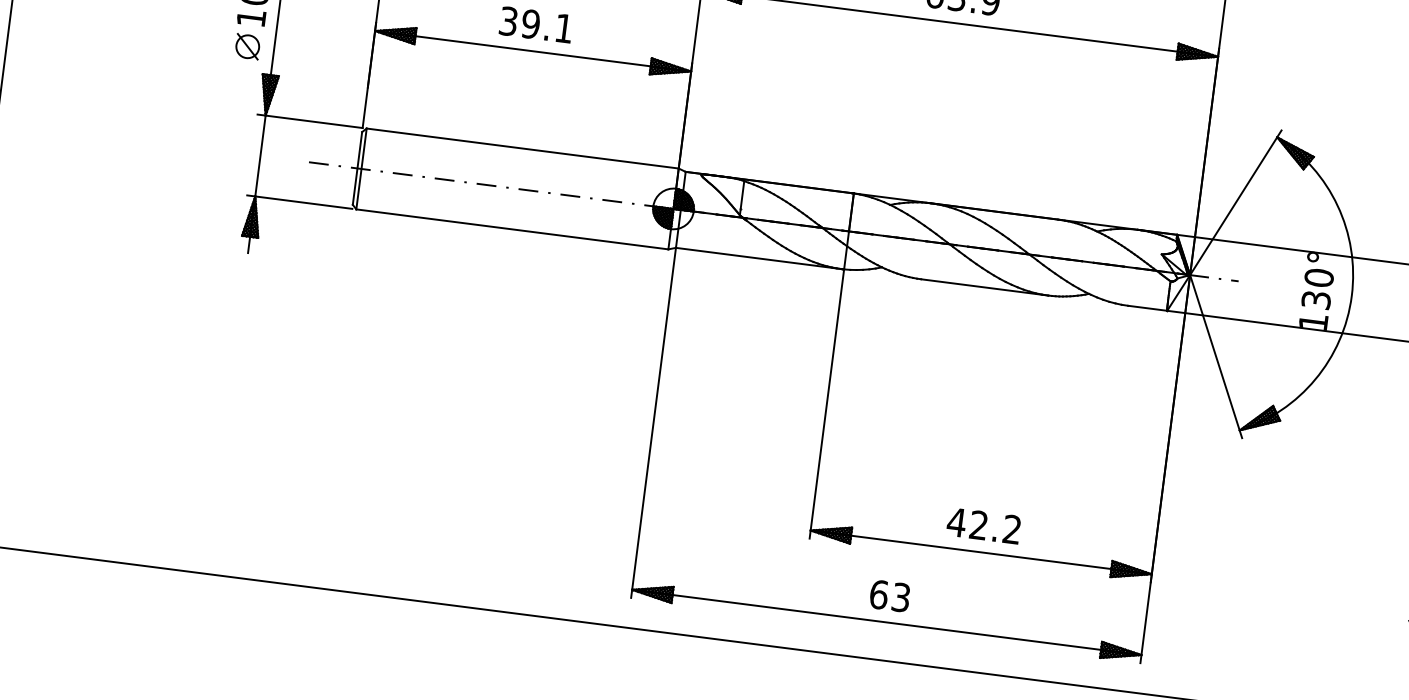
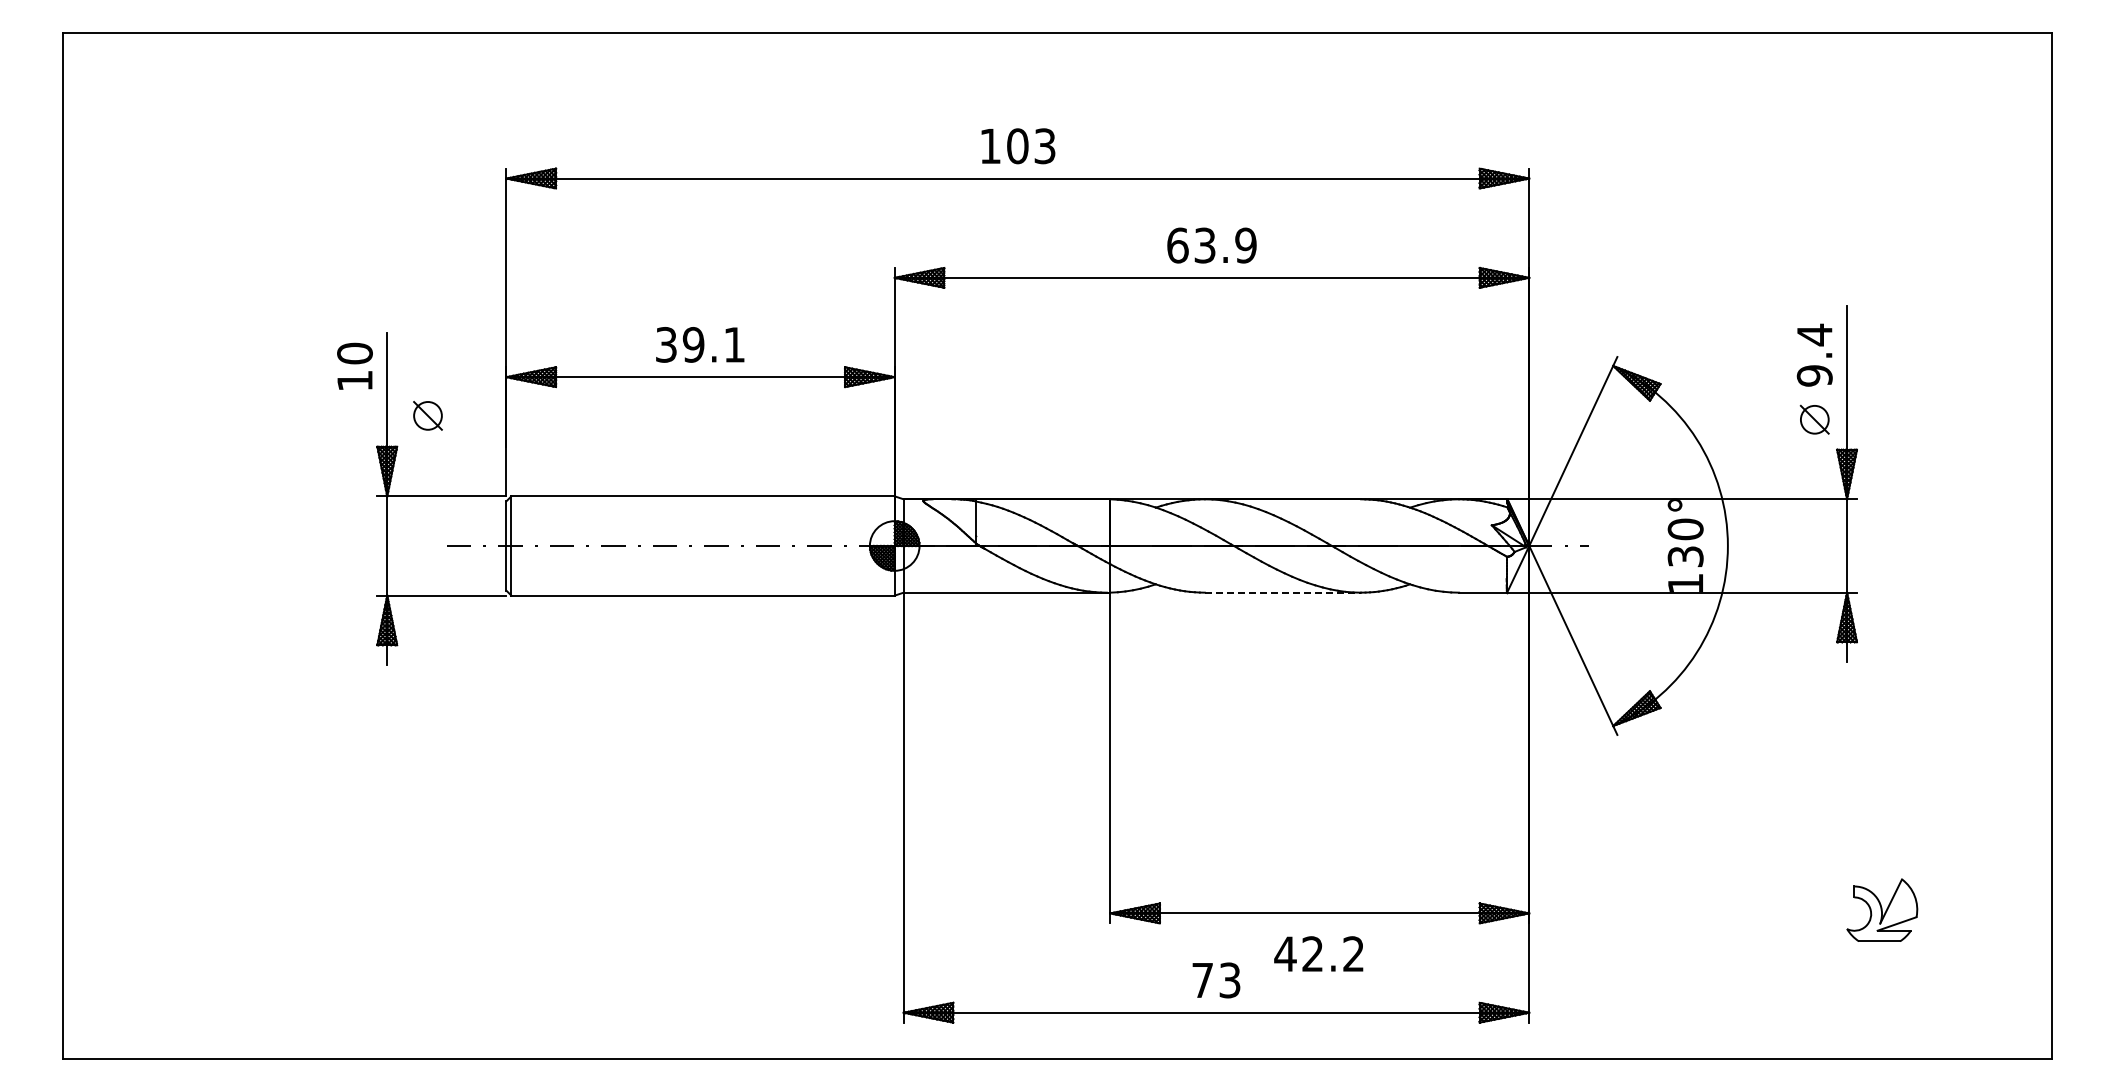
part: (247, 46) -> (427, 415), moved
line: (985, 287) -> (1283, 592), solid -> dashed
text: (983, 525) -> (1318, 953), moved
text: (878, 594) -> (1202, 980), 63 -> 73

